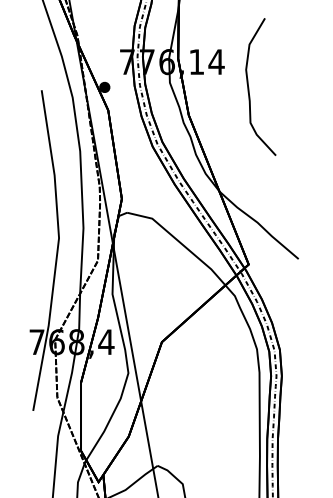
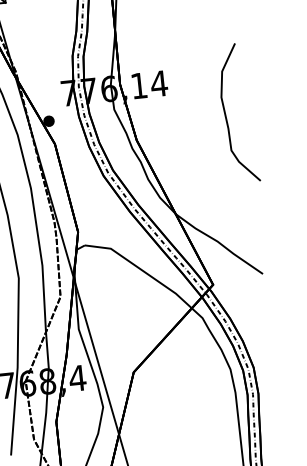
curve: (249, 87) -> (226, 114), moved

